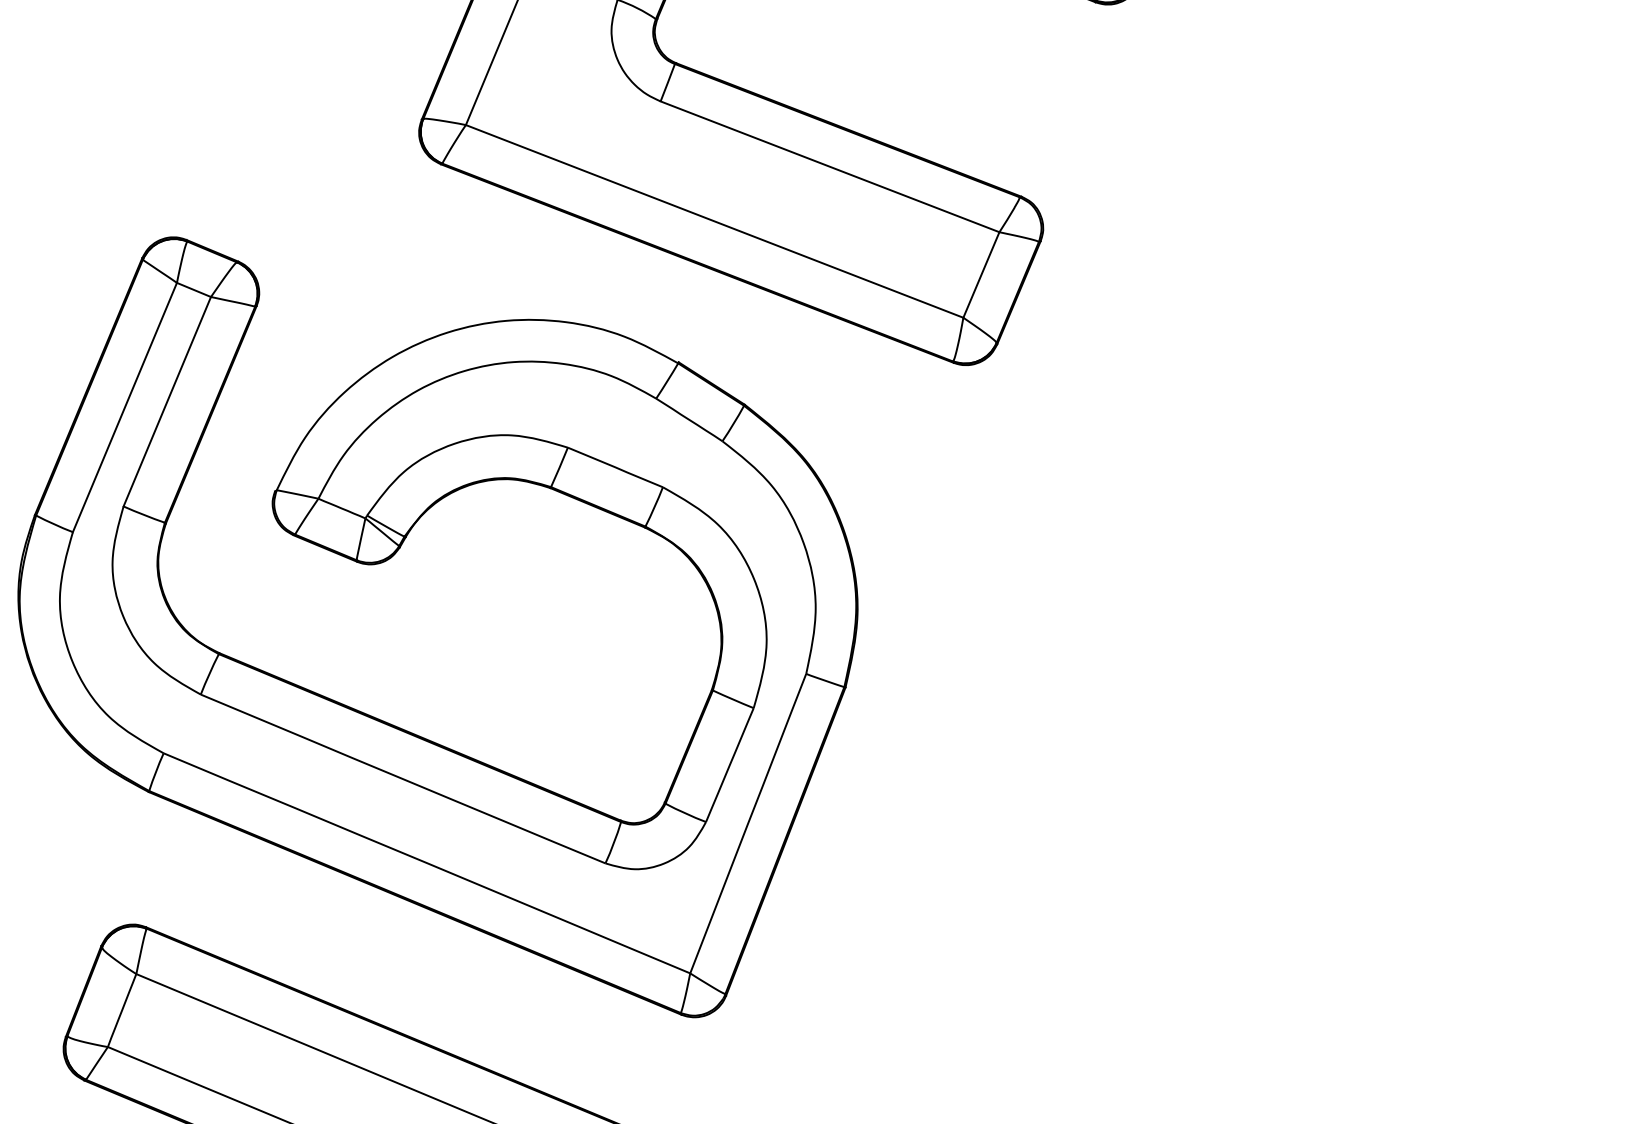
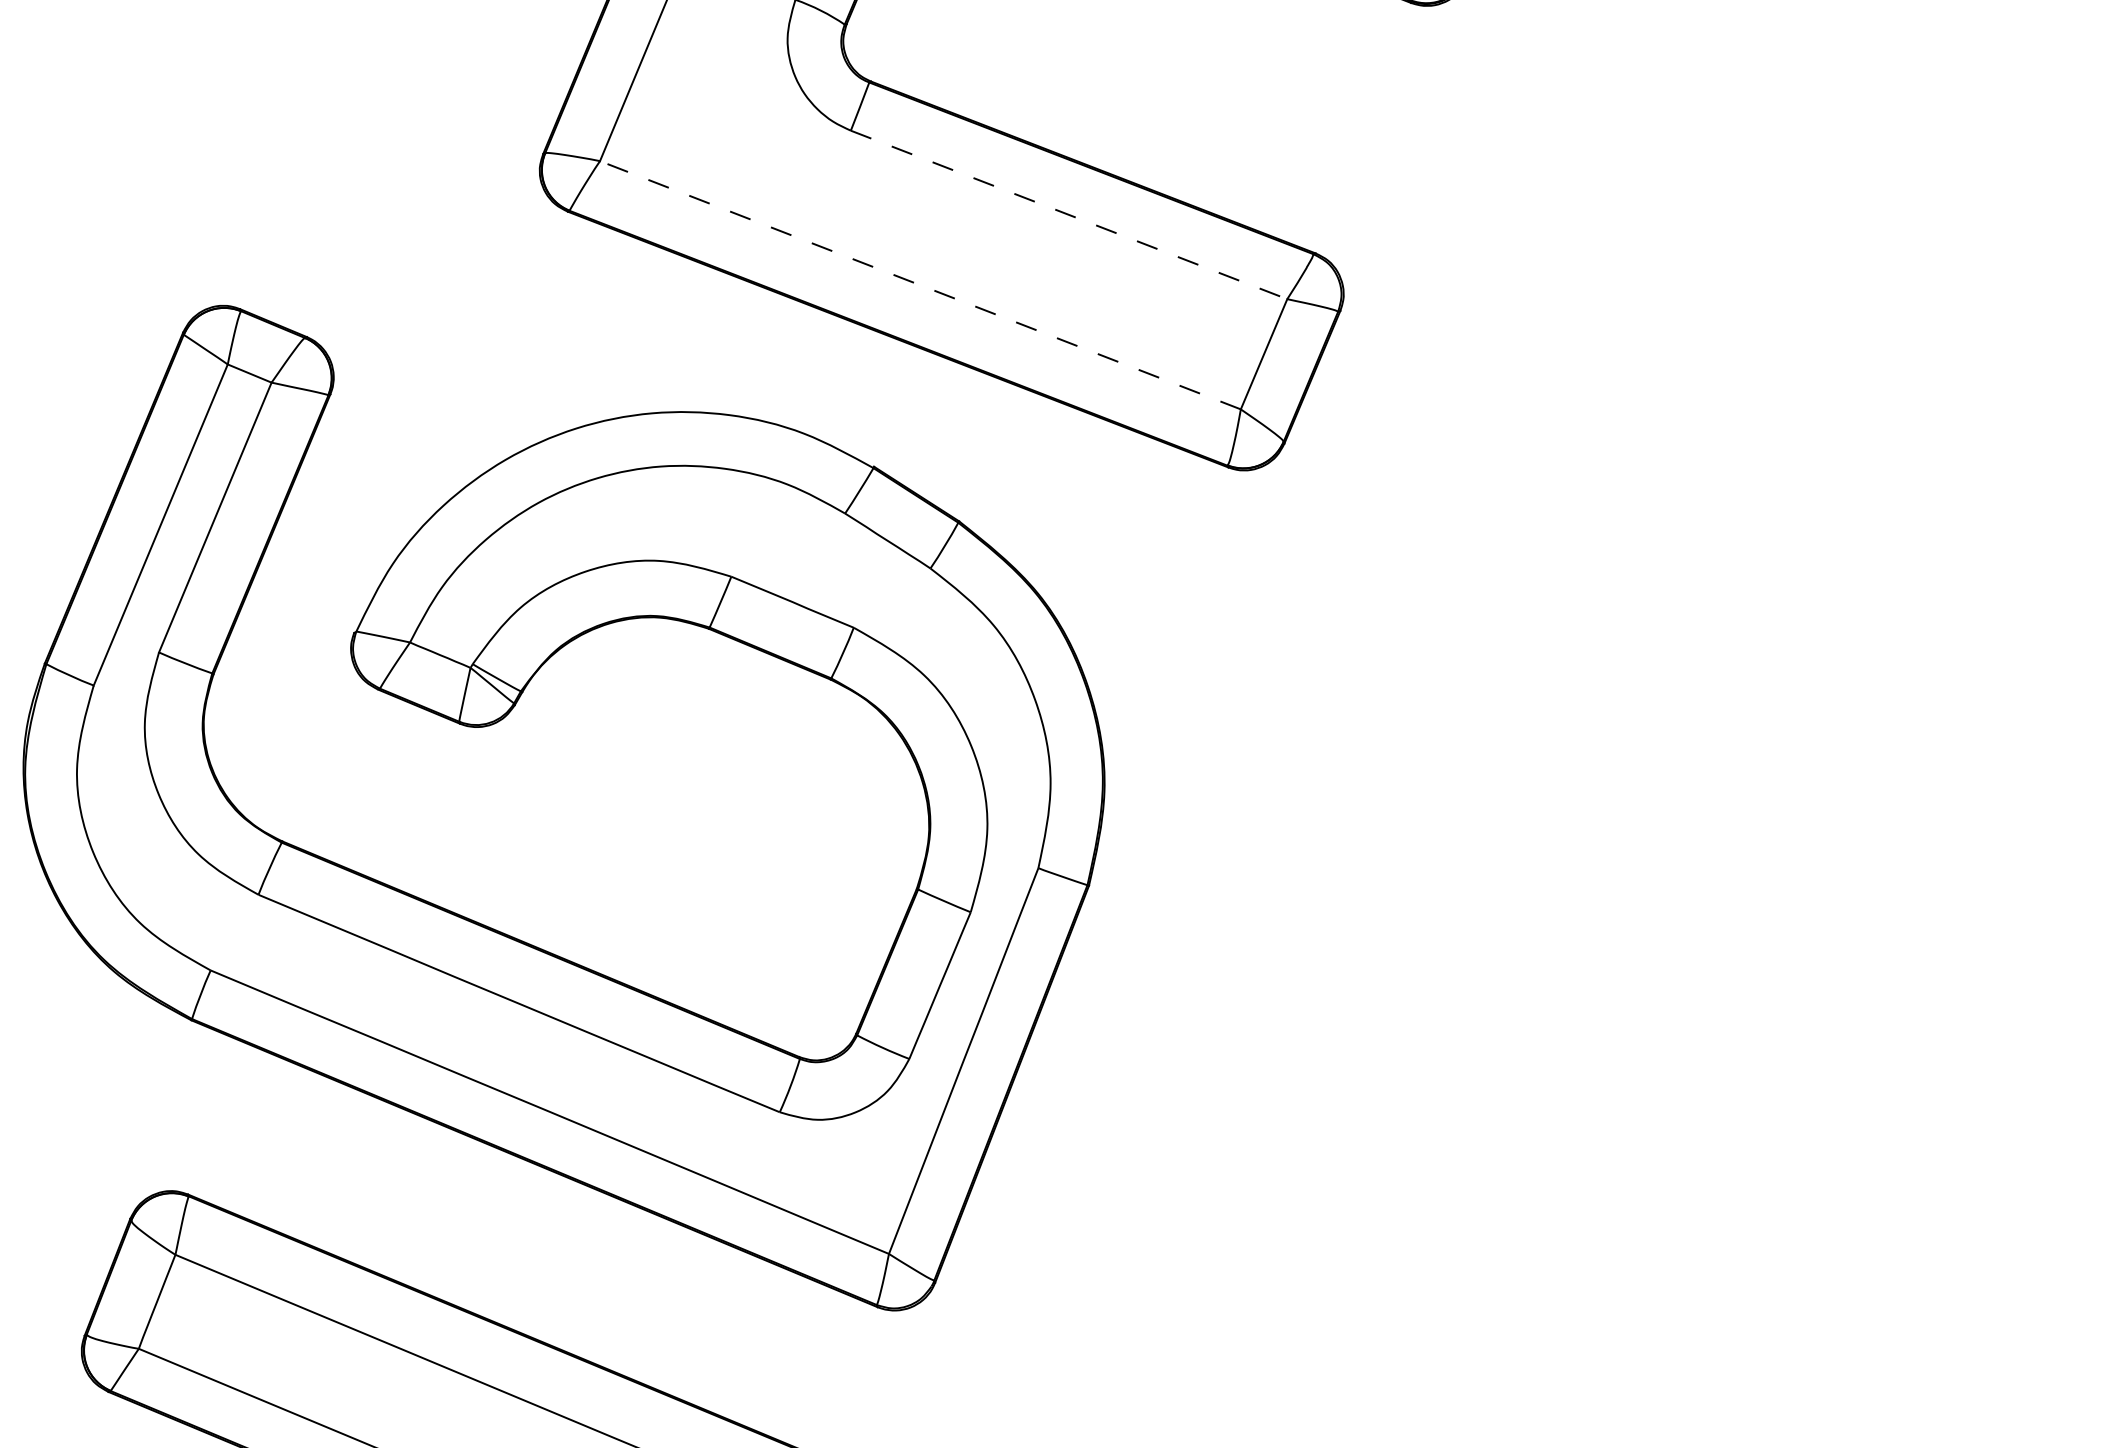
line: (830, 166) -> (1069, 214), solid -> dashed
line: (714, 221) -> (920, 285), solid -> dashed

